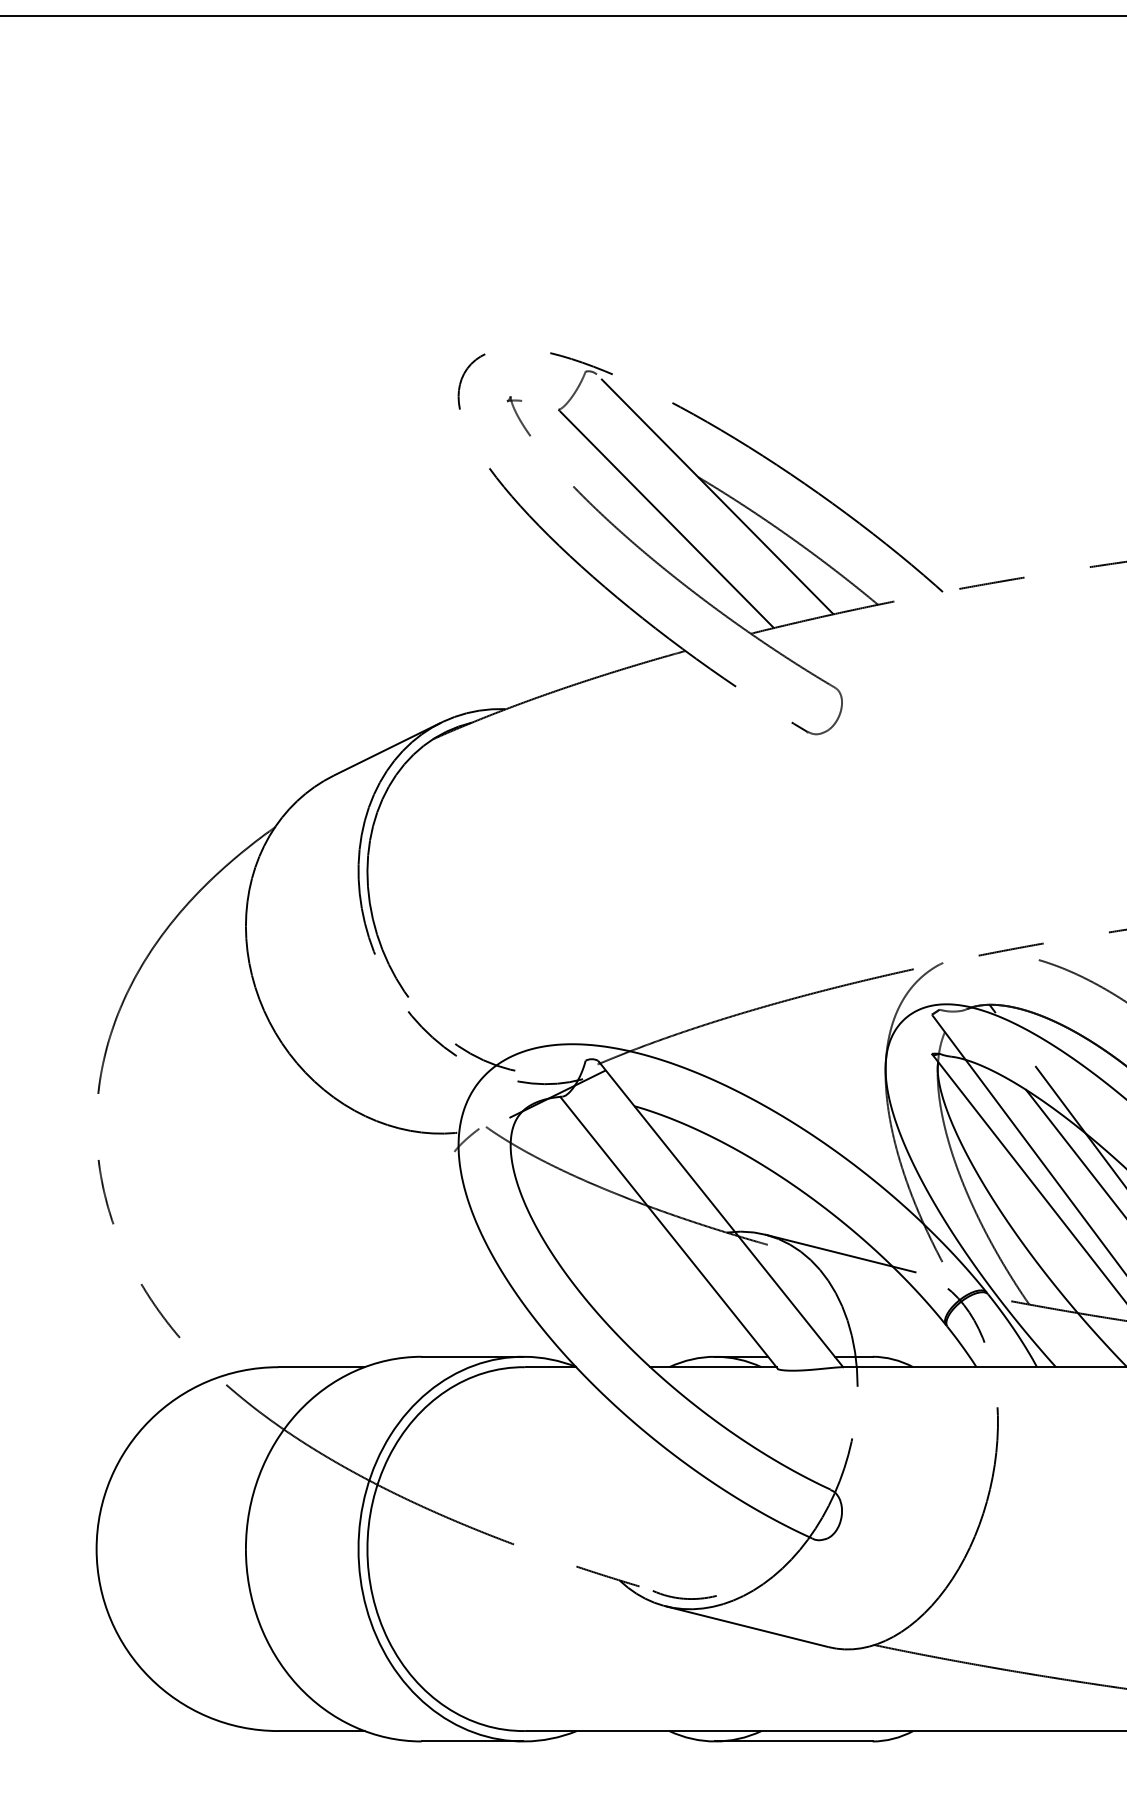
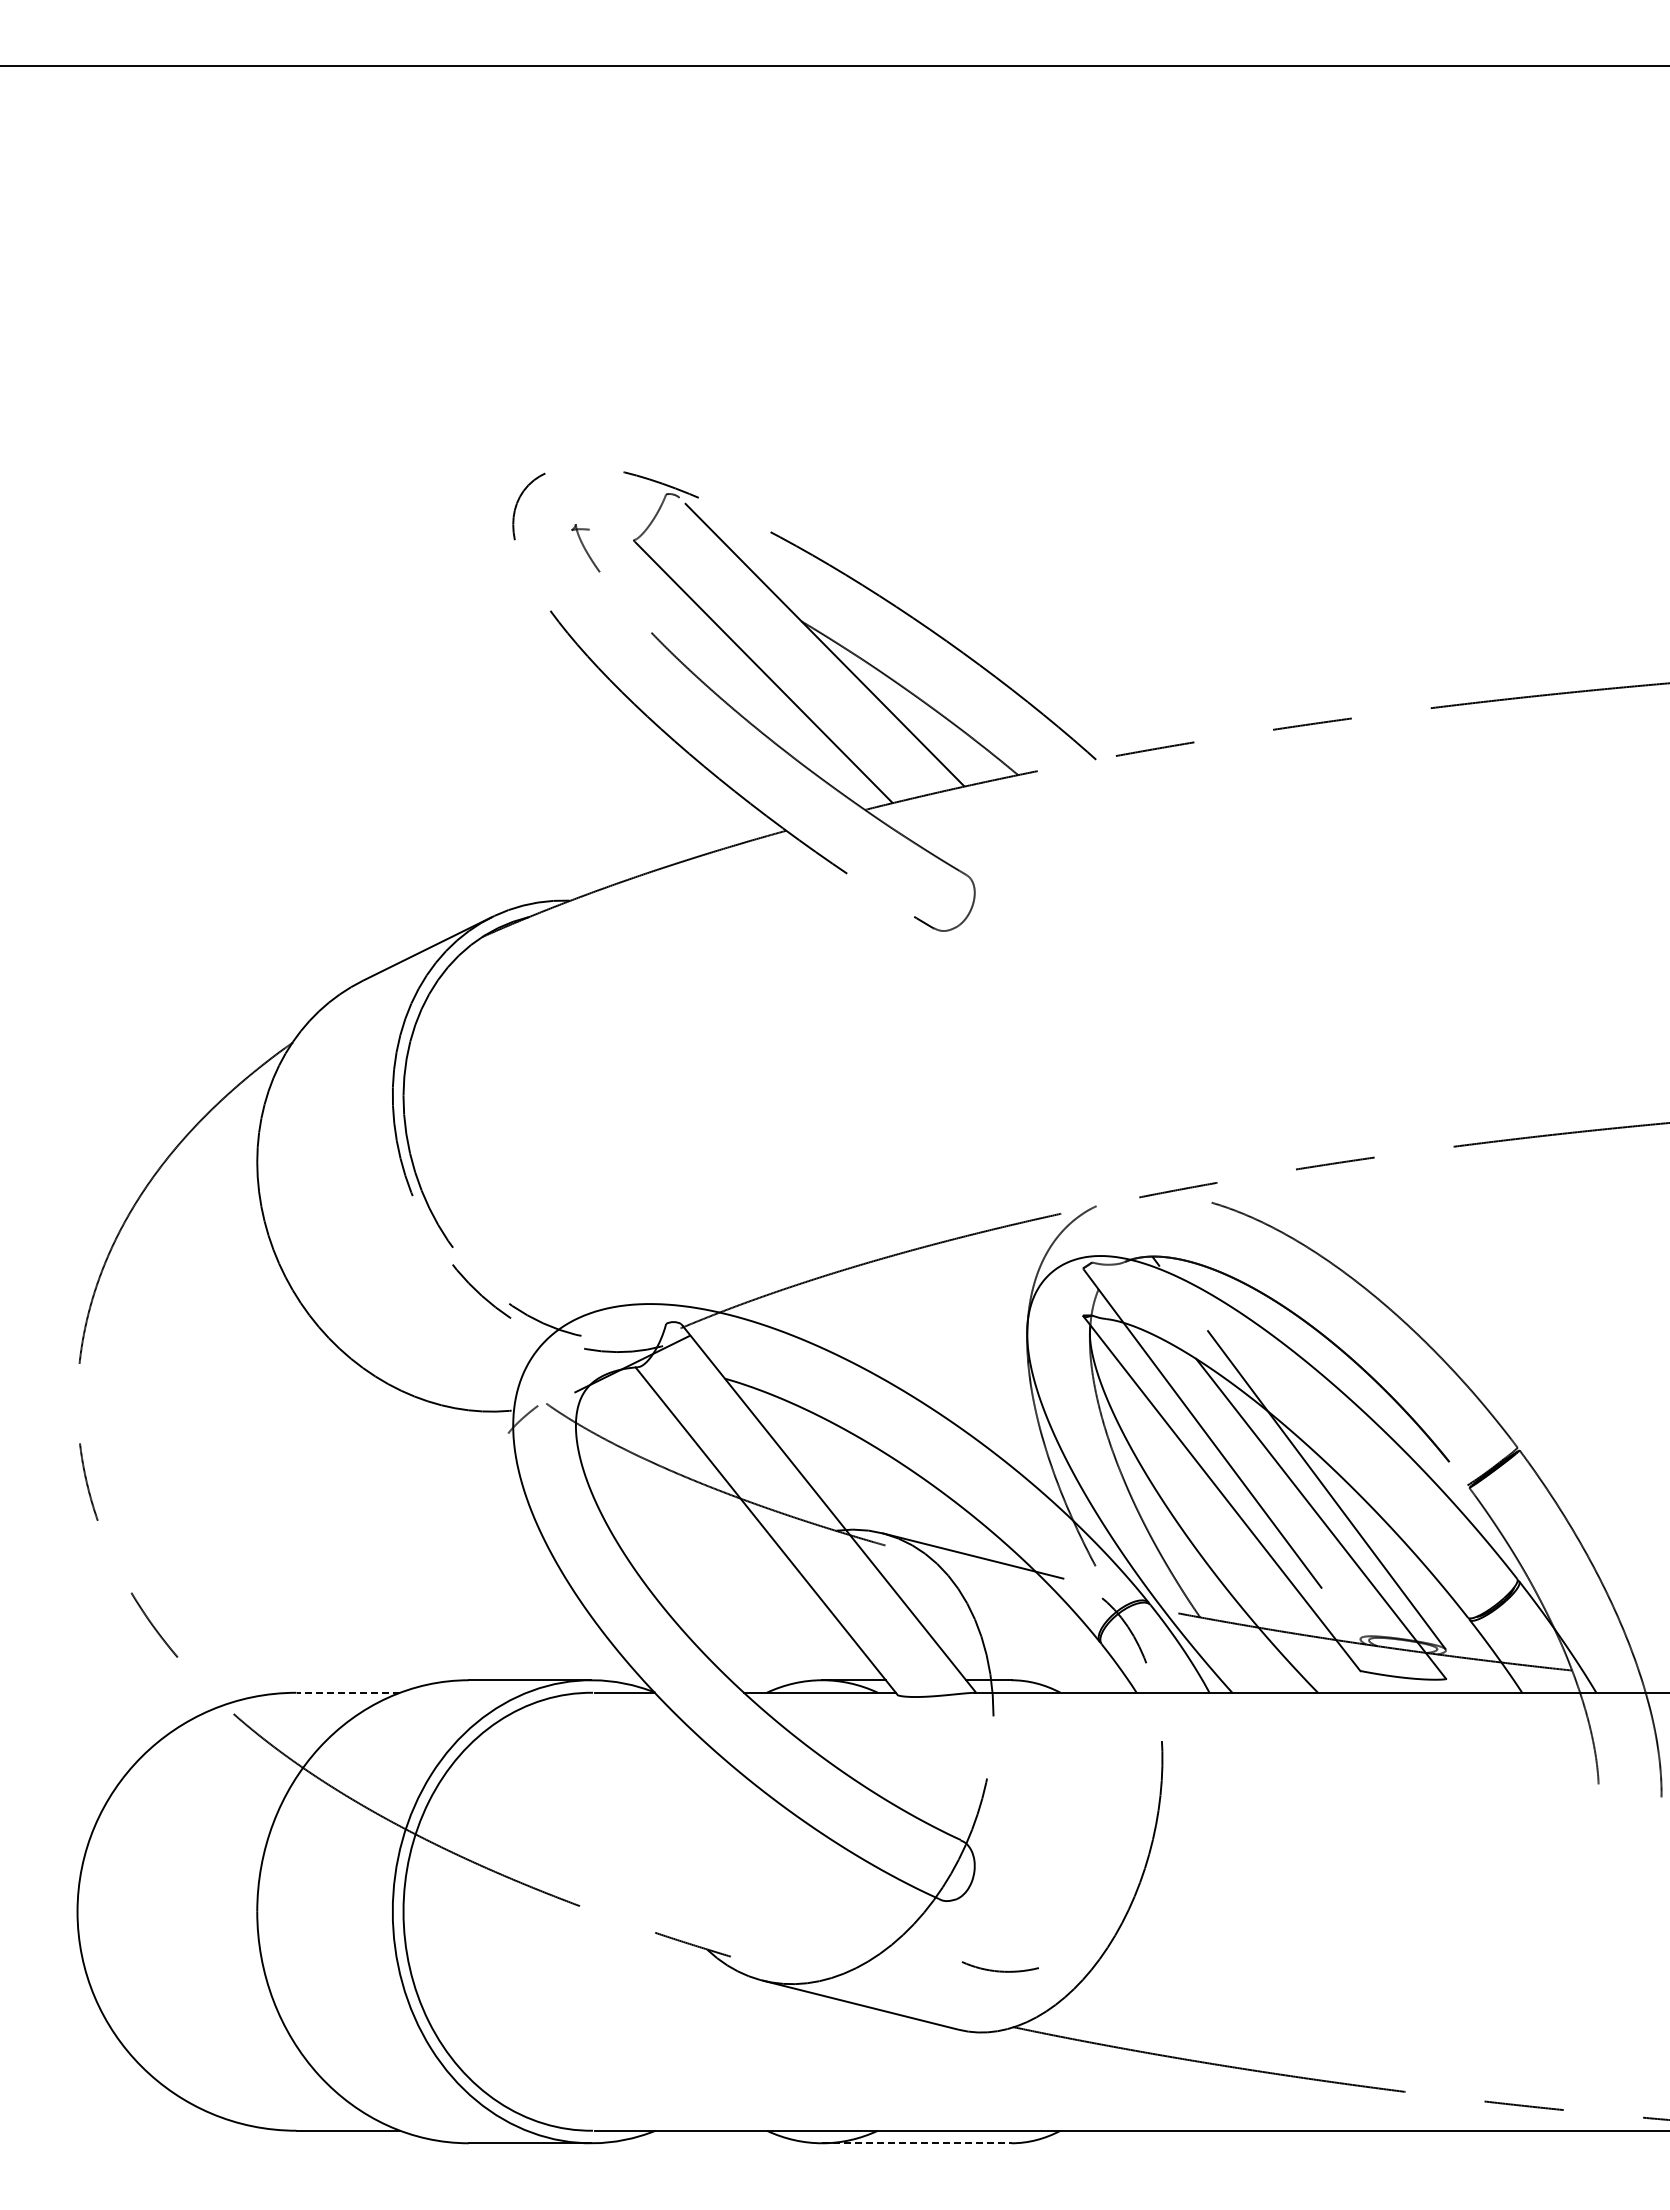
line: (321, 1366) -> (348, 1692), solid -> dashed
curve: (683, 1597) -> (999, 1970), moved
line: (793, 1741) -> (916, 2143), solid -> dashed

